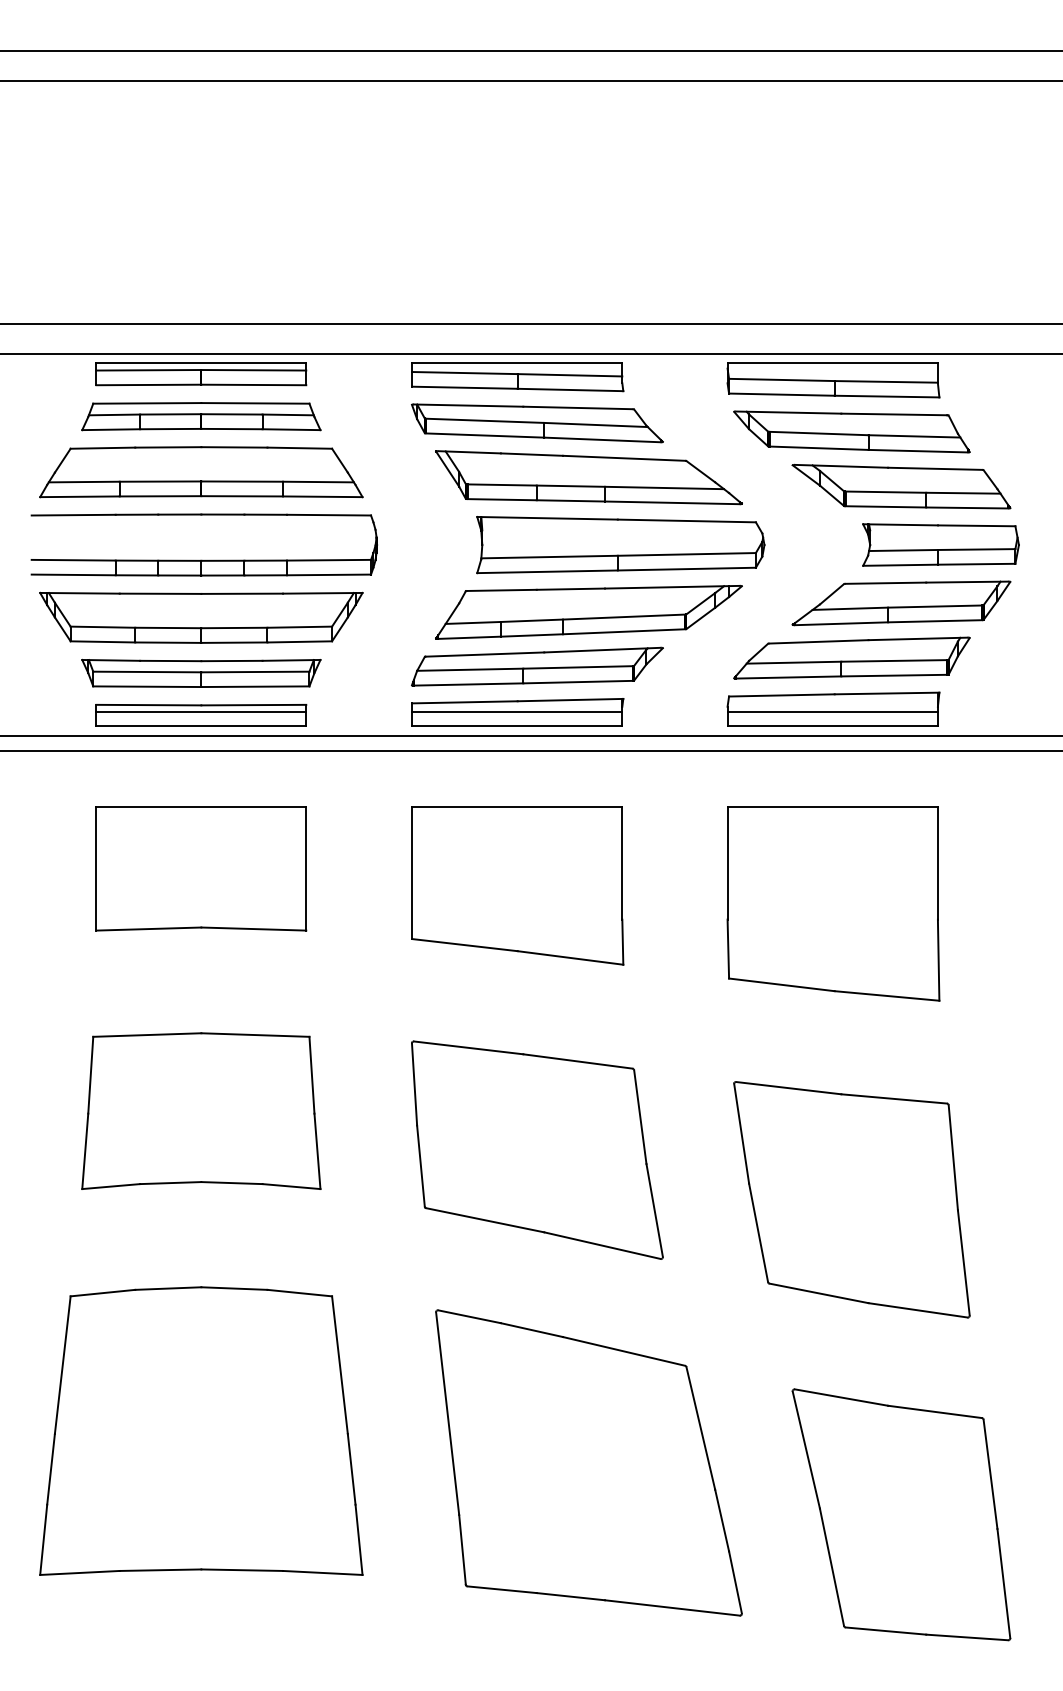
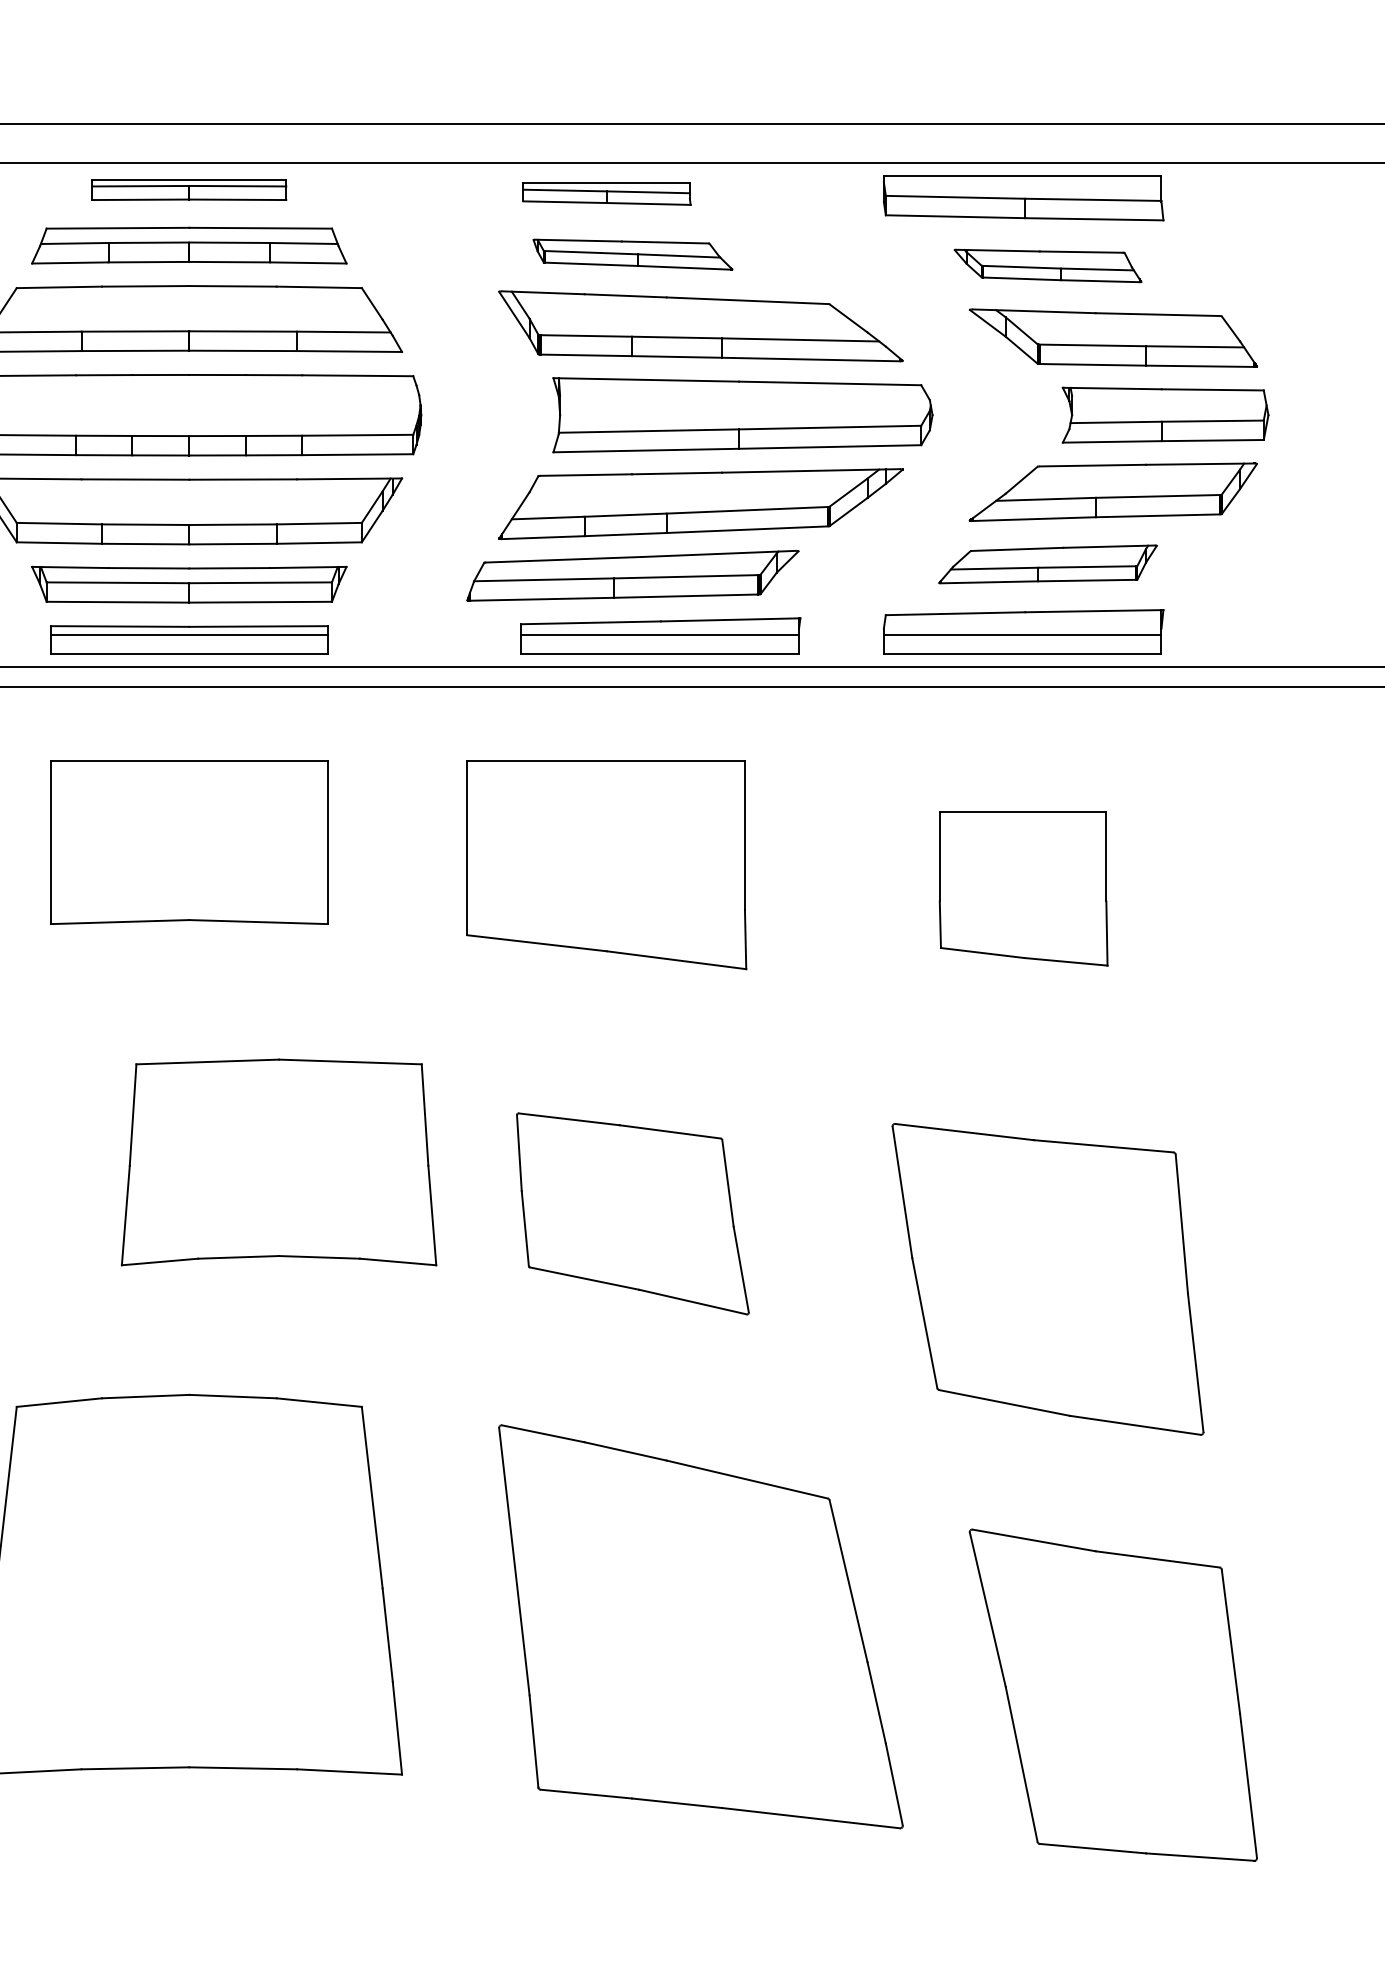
part: (201, 374) -> (189, 190), size x0.7
part: (517, 377) -> (606, 194), size x0.6
part: (537, 423) -> (632, 254), size x0.6
part: (851, 431) -> (1047, 265), size x0.6
part: (851, 657) -> (1047, 563), size x0.7
part: (517, 712) -> (660, 636), moved
part: (833, 903) -> (1023, 888), size x0.6
part: (201, 1110) -> (279, 1161), moved
part: (537, 1149) -> (632, 1213), size x0.7

